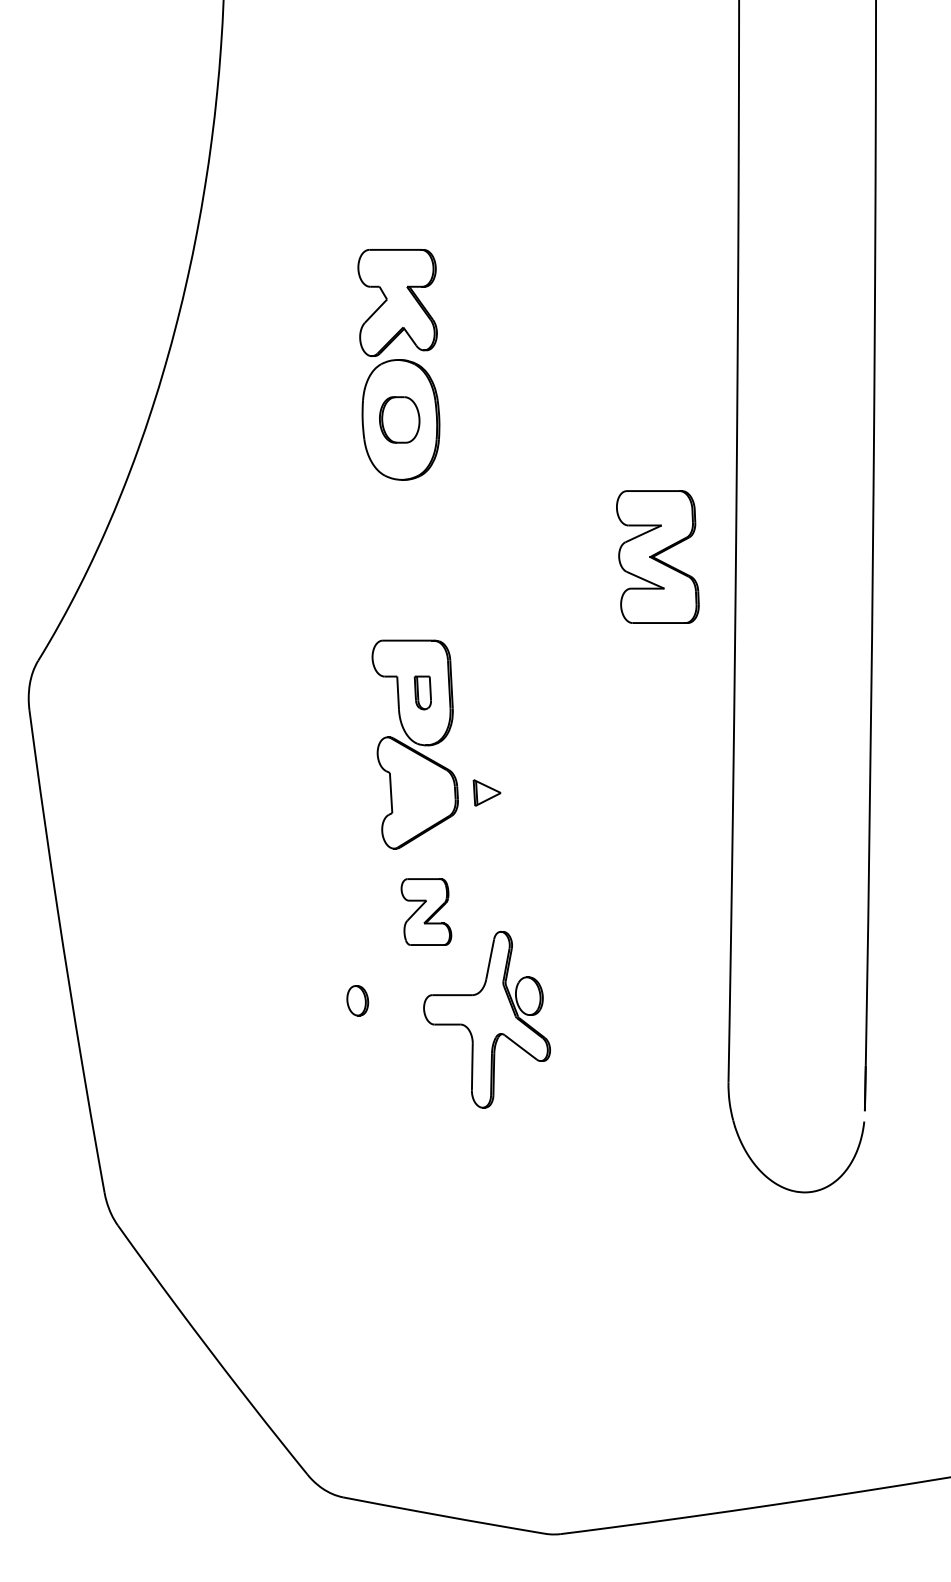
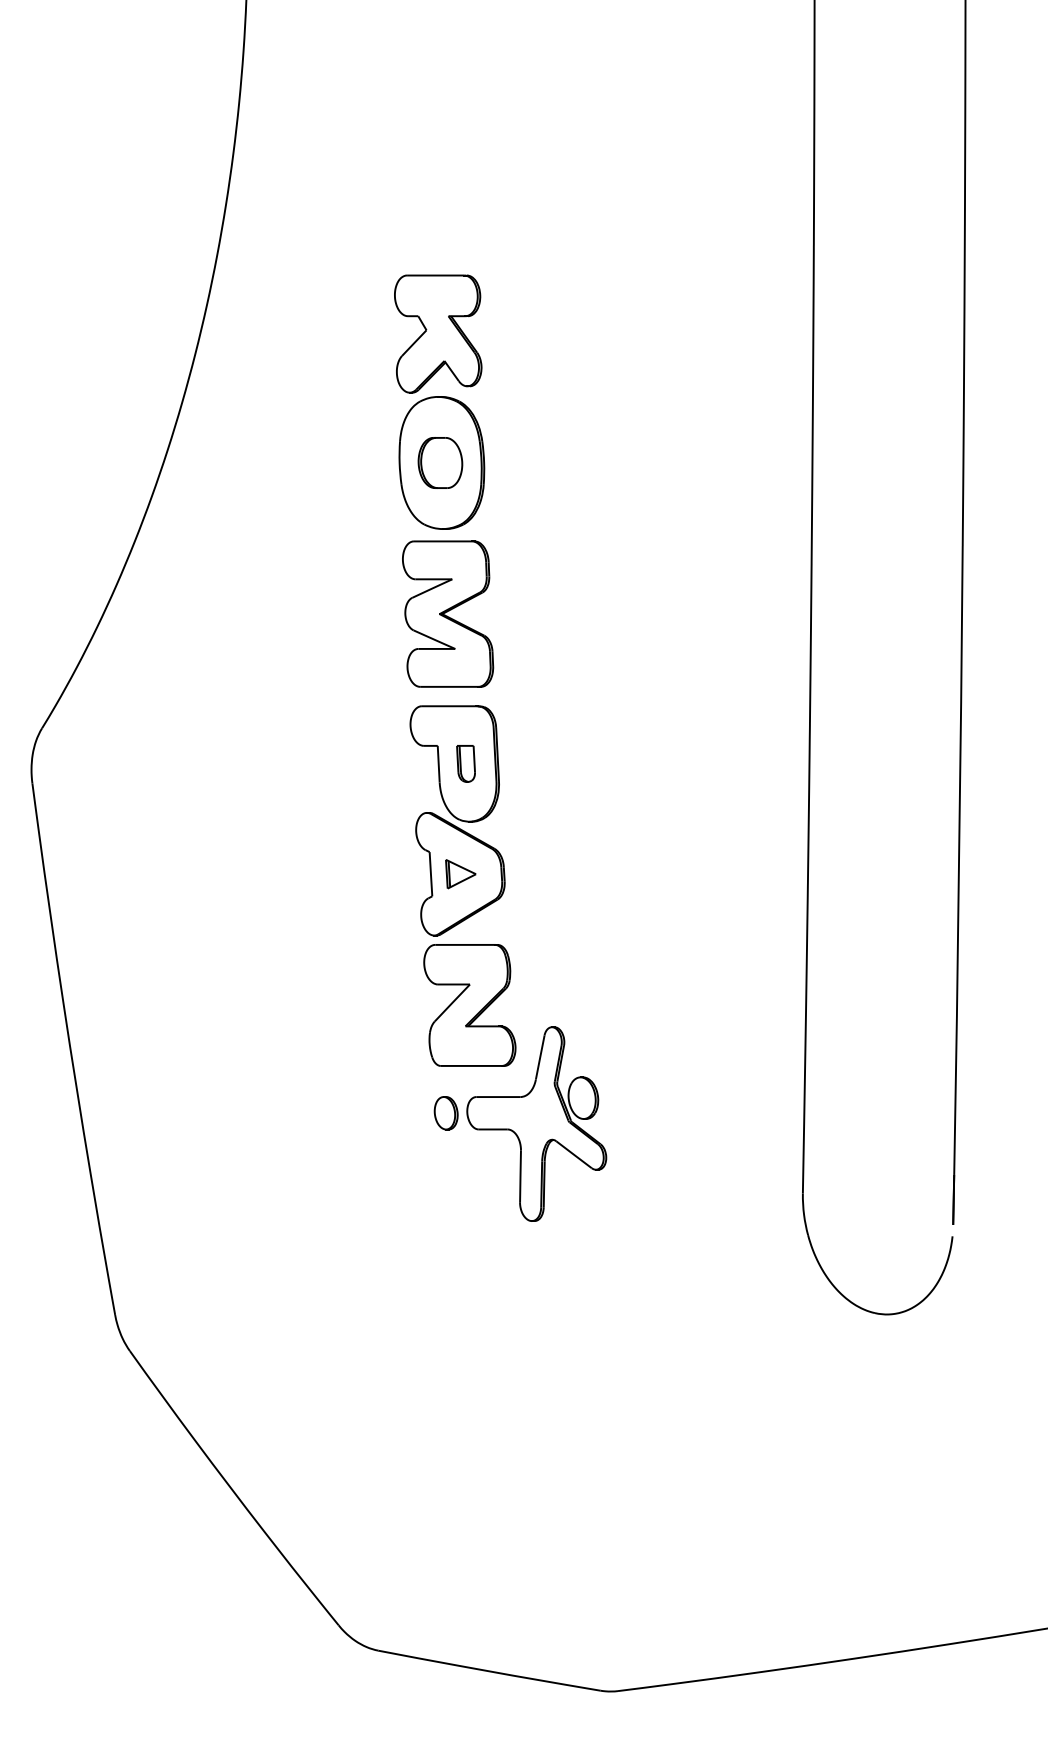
part: (658, 556) -> (448, 613), moved
part: (486, 793) -> (460, 874), moved
part: (426, 912) -> (469, 1005), size x1.67
part: (357, 1001) -> (445, 1113), moved

